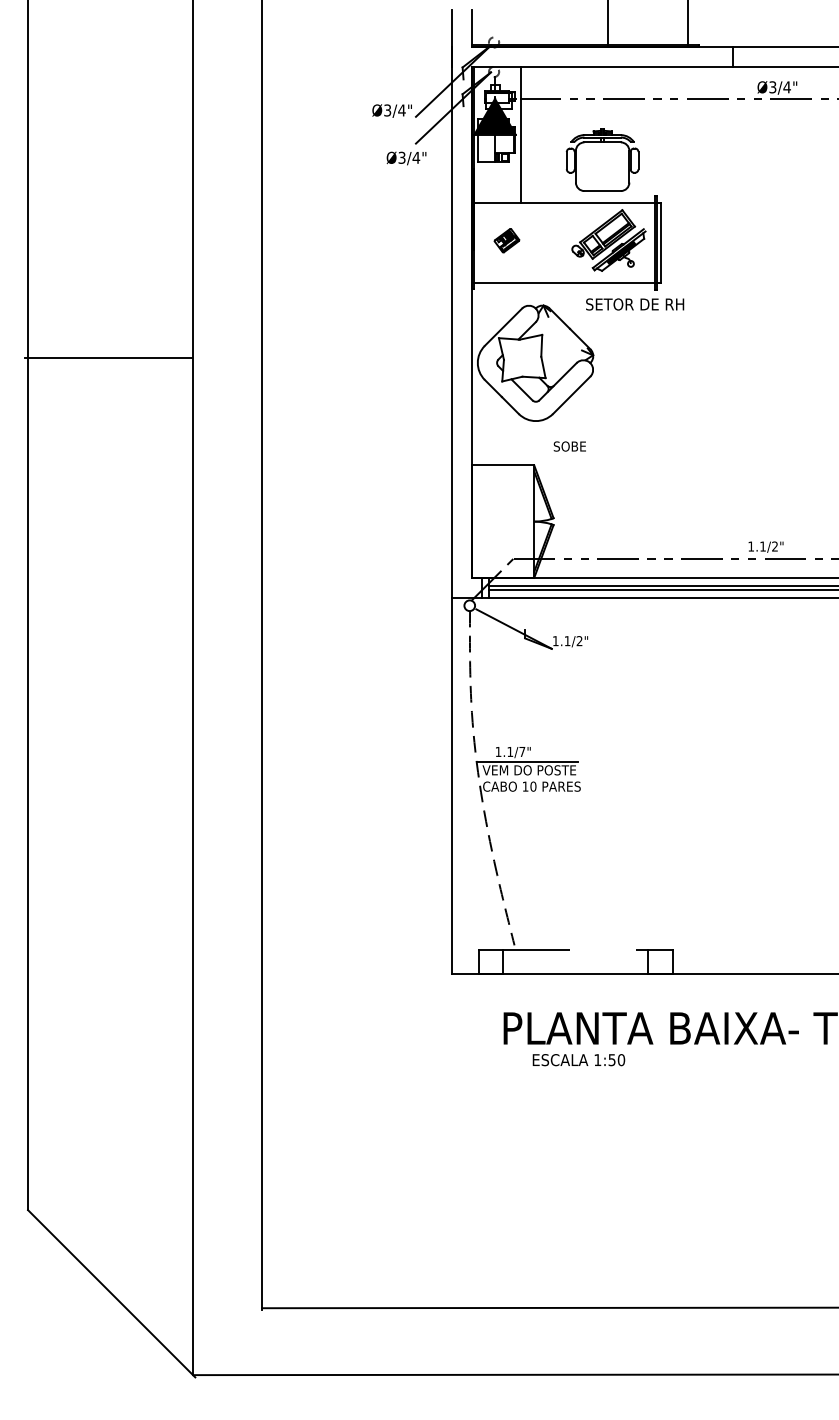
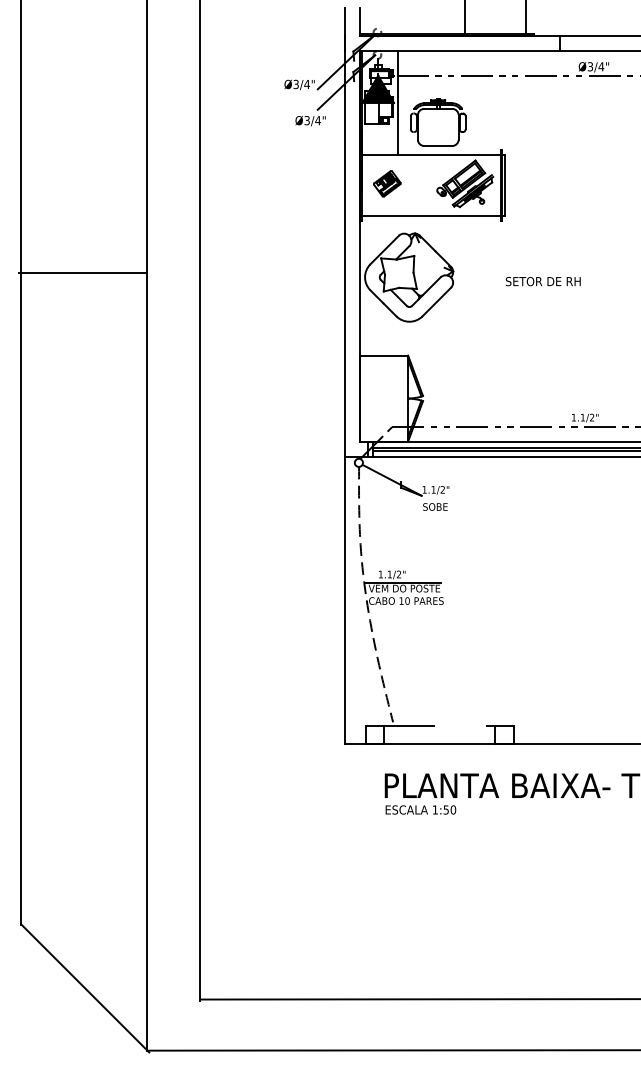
part: (602, 159) -> (438, 121), moved
part: (506, 240) -> (386, 183), size x1.43
text: (635, 304) -> (543, 281), moved
text: (569, 446) -> (435, 506), moved
text: (522, 751) -> (399, 574), 1.1/7" -> 1.1/2"
text: (578, 1060) -> (420, 810), moved

